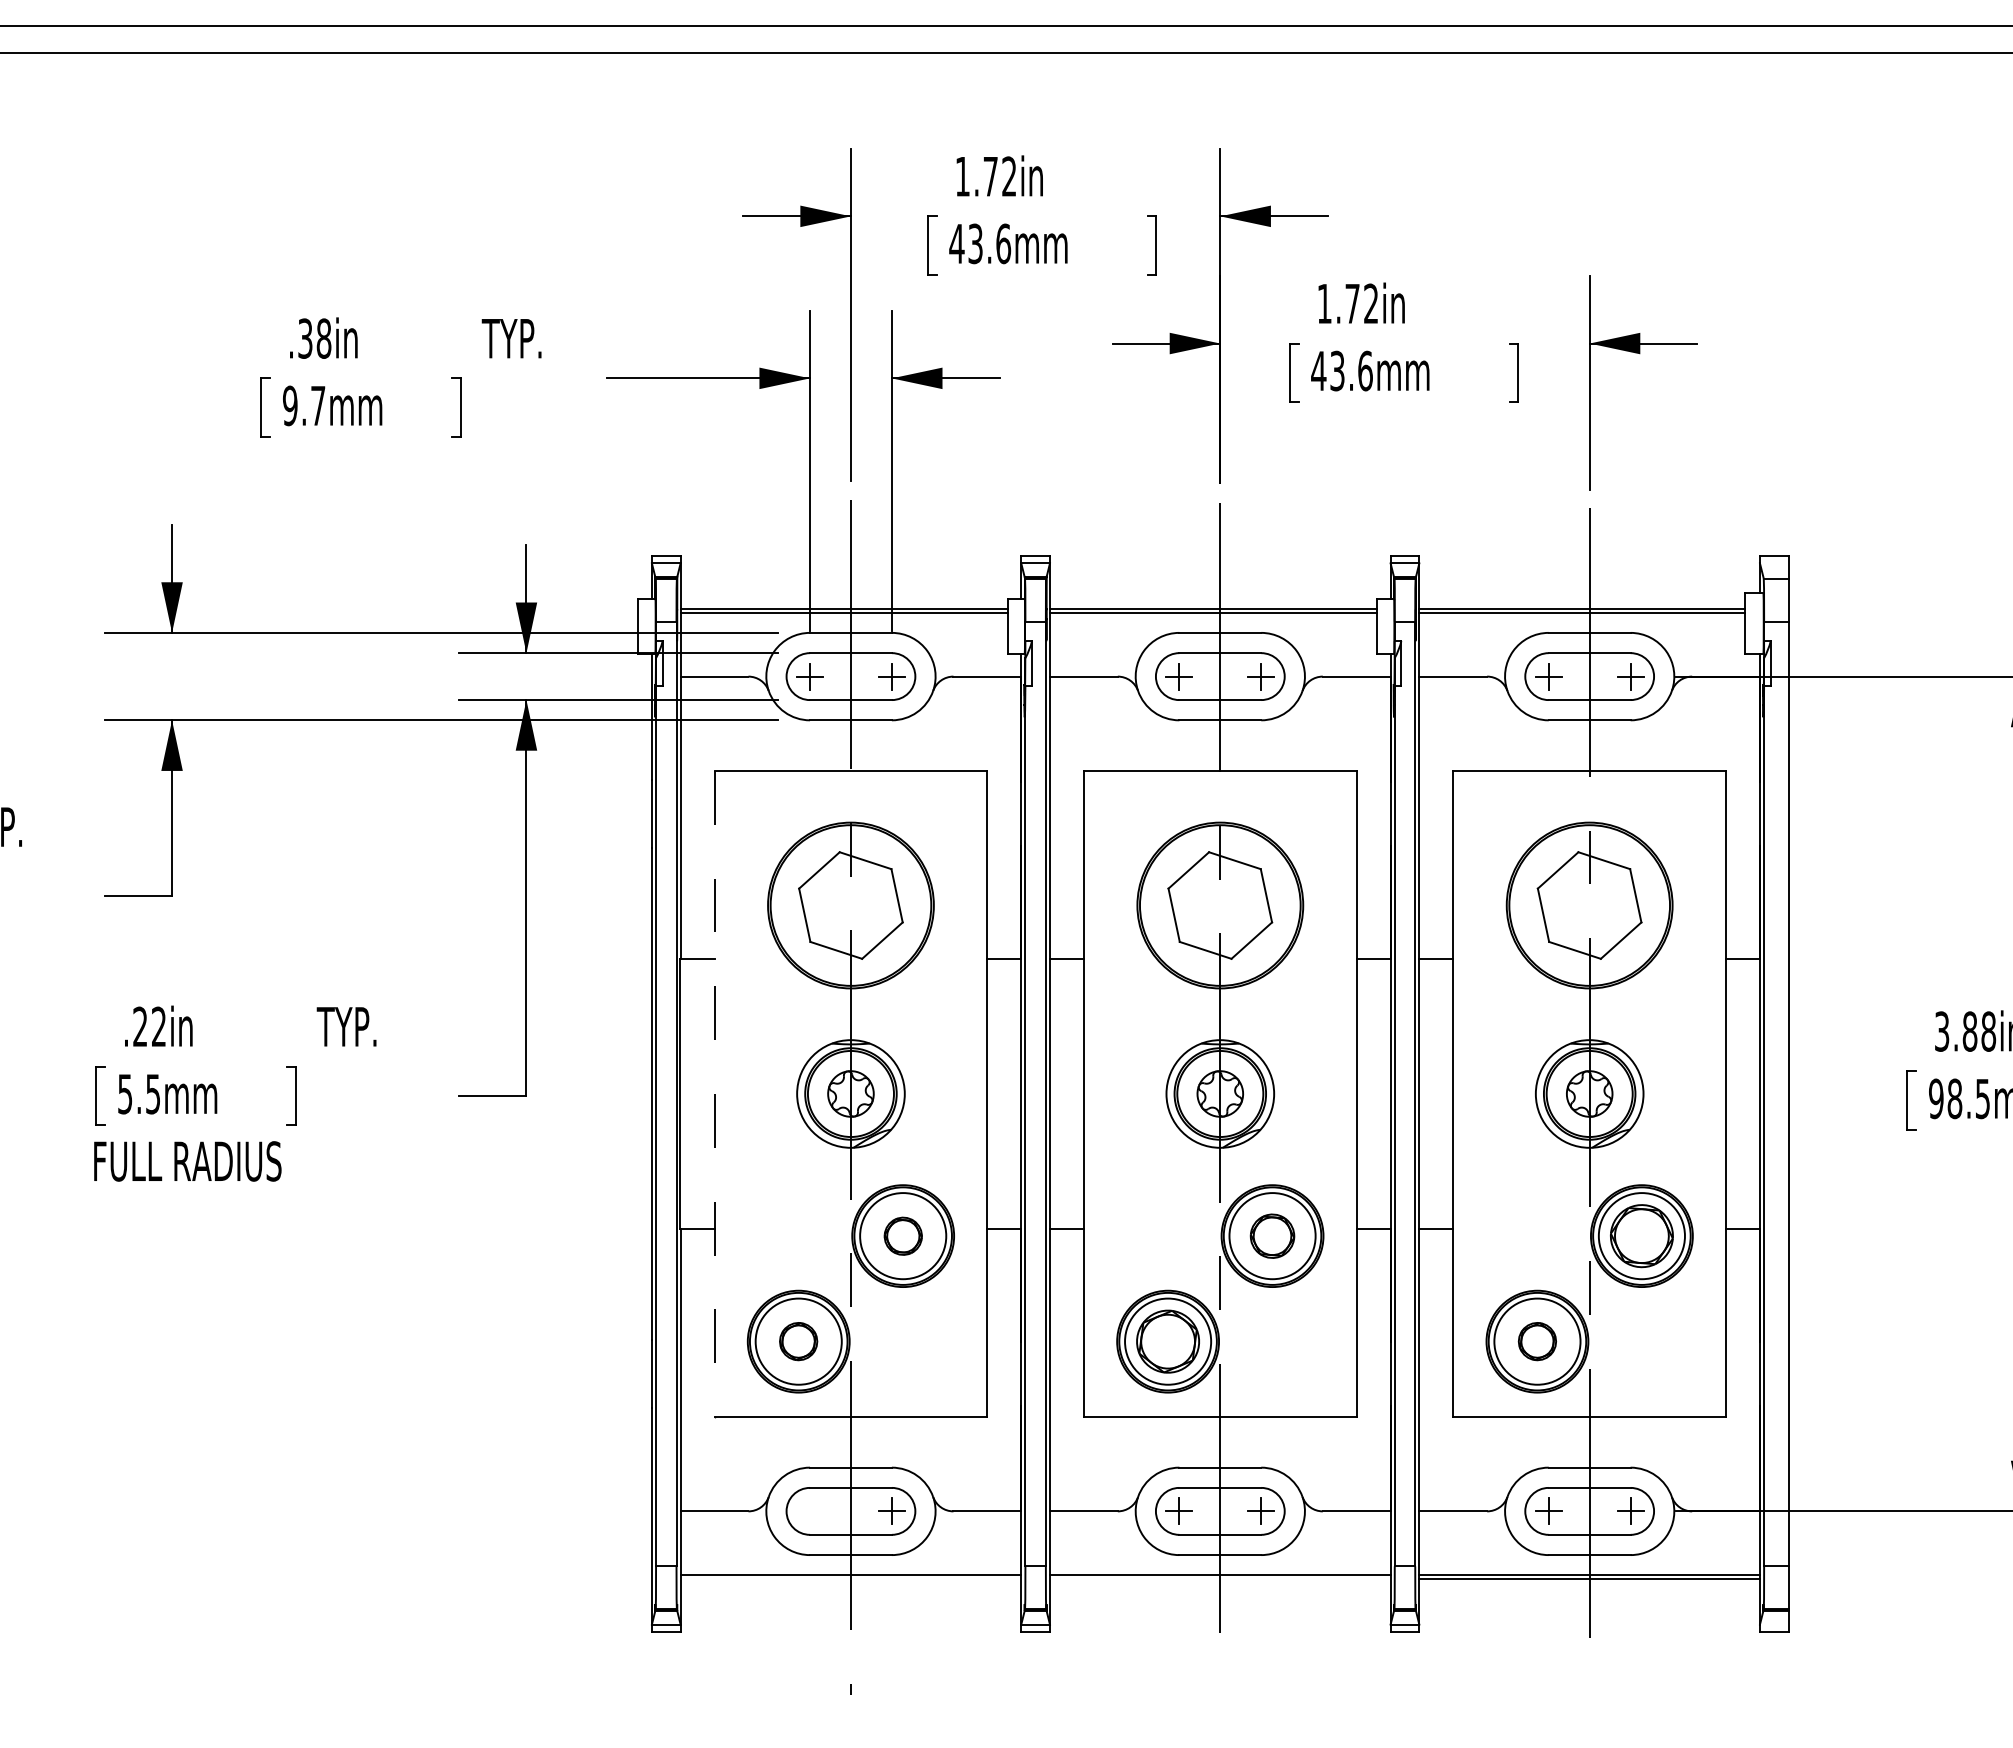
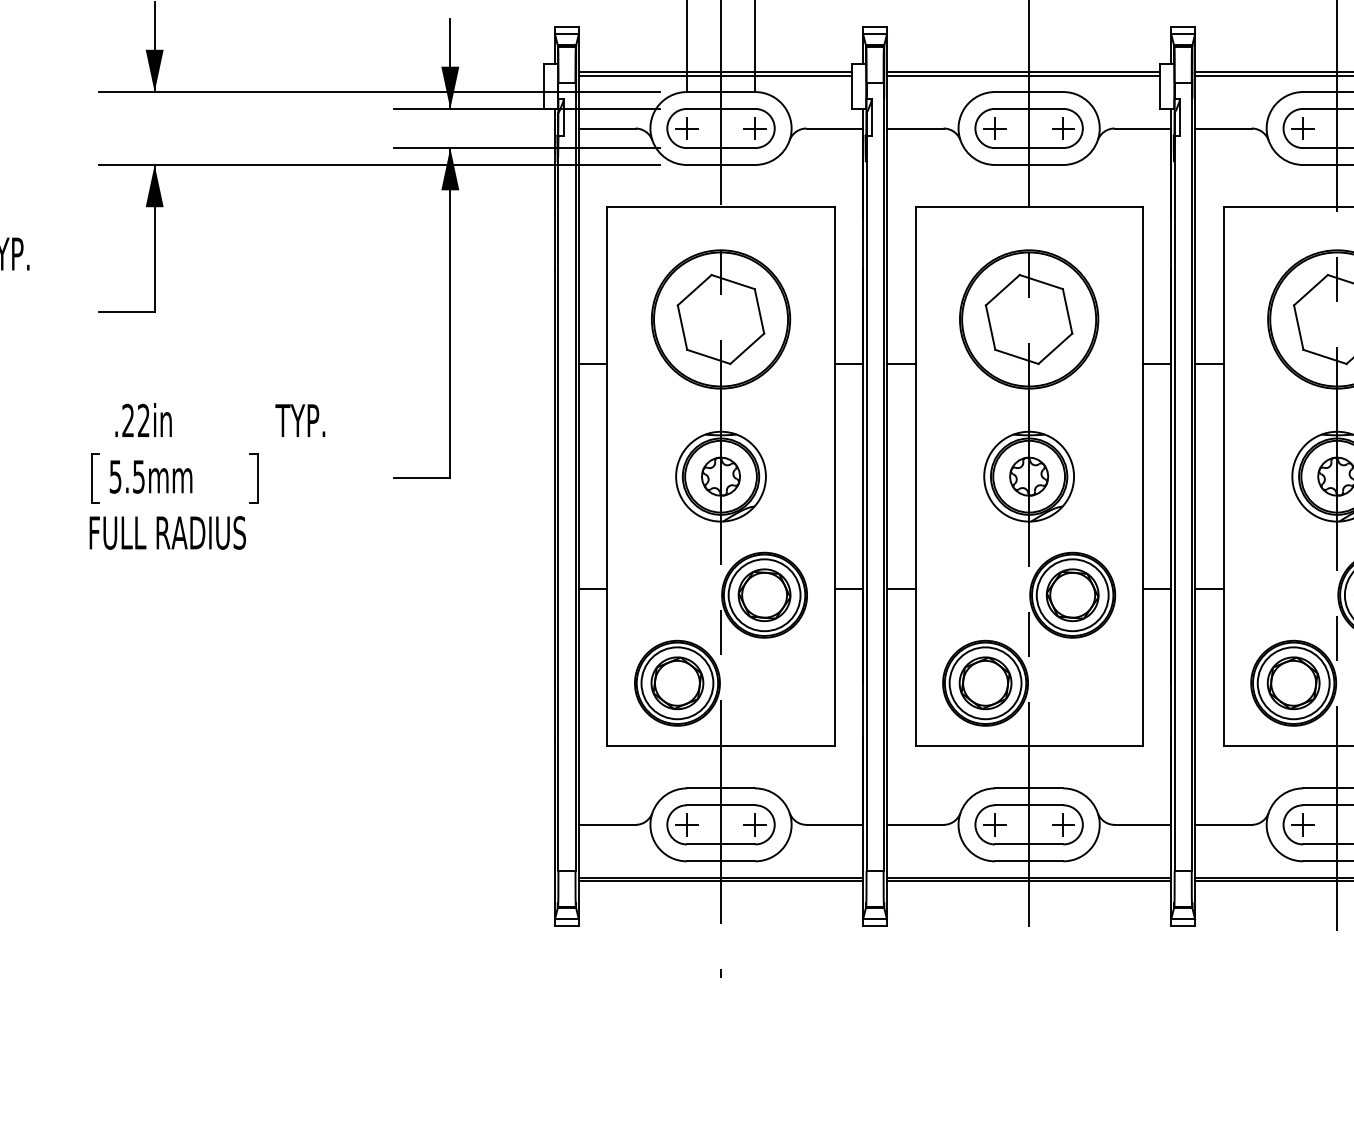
line: (714, 1094) -> (607, 477), dashed -> solid
part: (903, 1236) -> (764, 595), size x1.67
part: (1272, 1236) -> (1072, 595), size x1.43
part: (798, 1341) -> (677, 683), size x1.67
part: (1537, 1341) -> (1293, 683), size x1.67
part: (809, 1510) -> (686, 824), added
line: (850, 1578) -> (720, 880), added
line: (1219, 1578) -> (1028, 880), added

